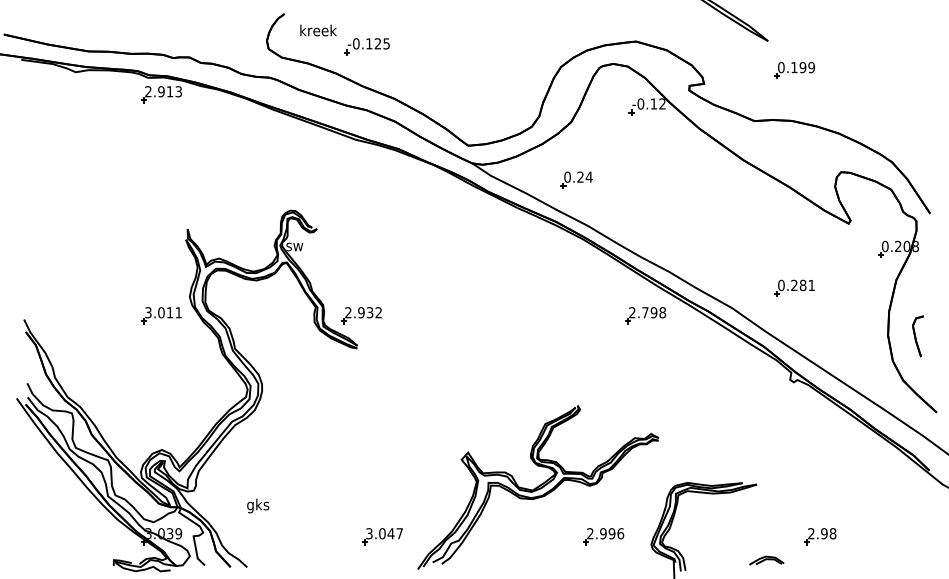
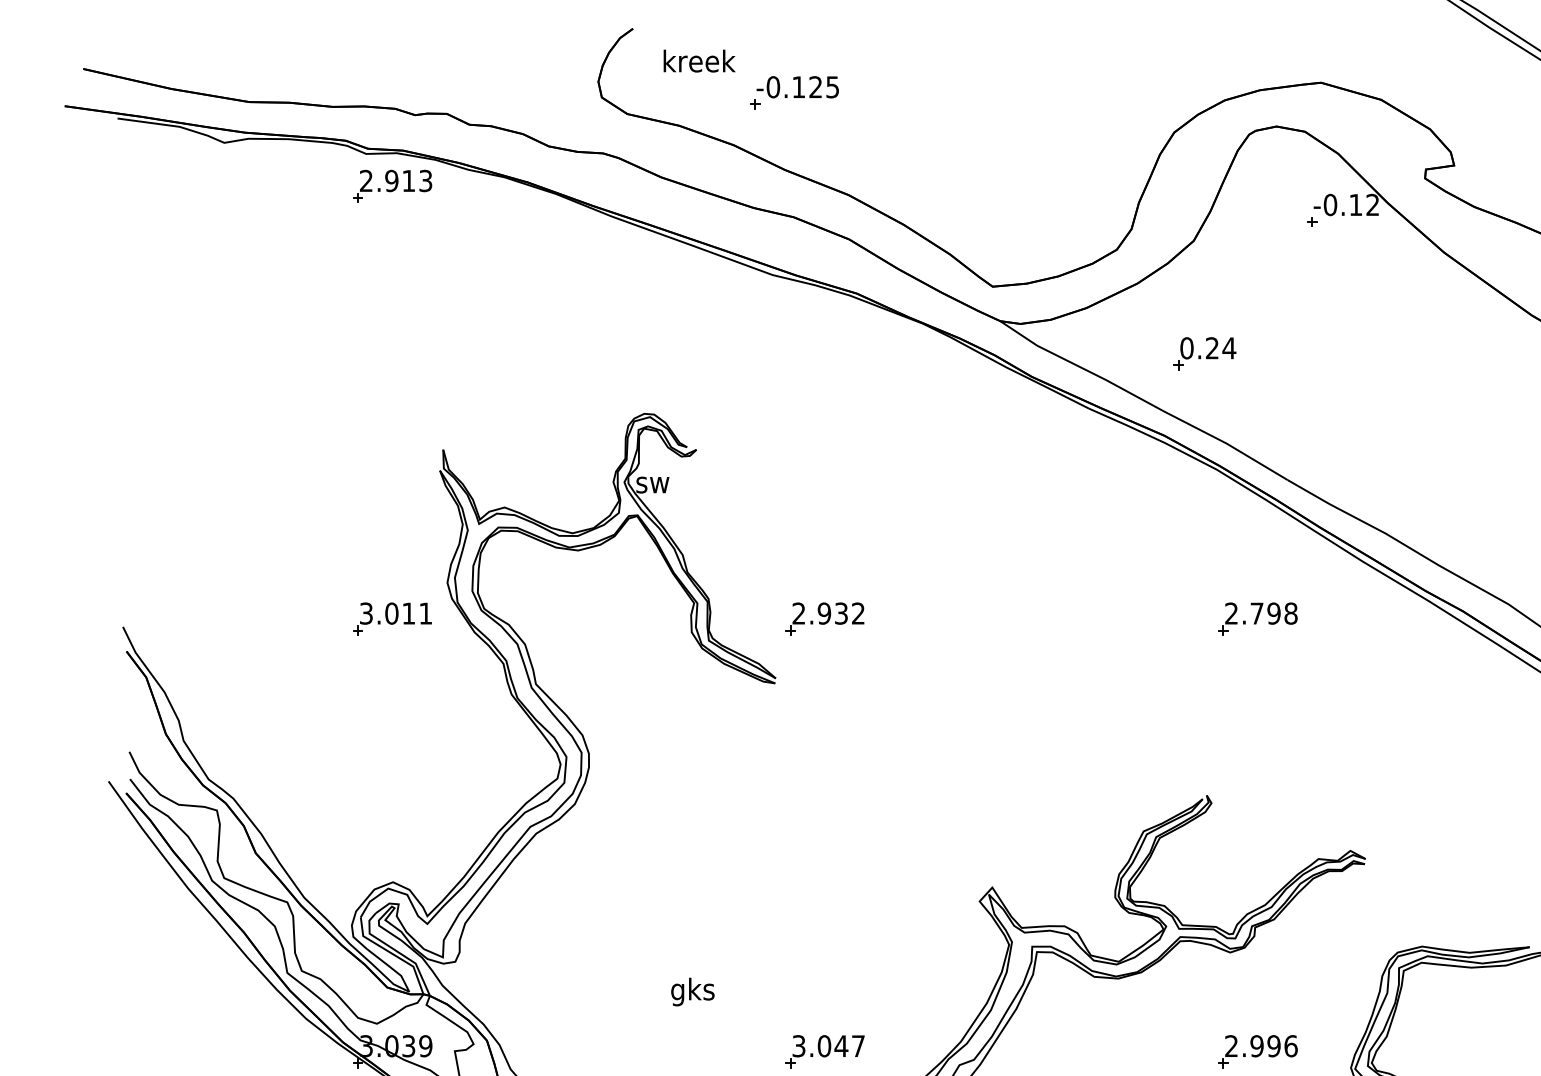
part: (361, 315) -> (824, 619), moved
part: (645, 315) -> (1257, 619), moved
text: (258, 505) -> (693, 990), moved

